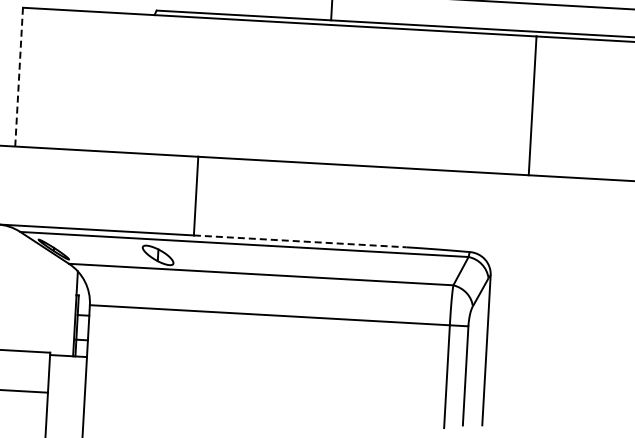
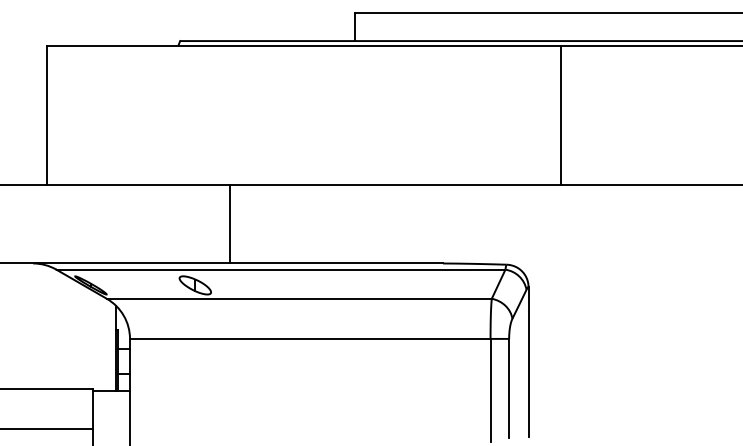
line: (18, 77) -> (46, 115), dashed -> solid
line: (300, 241) -> (336, 263), dashed -> solid

